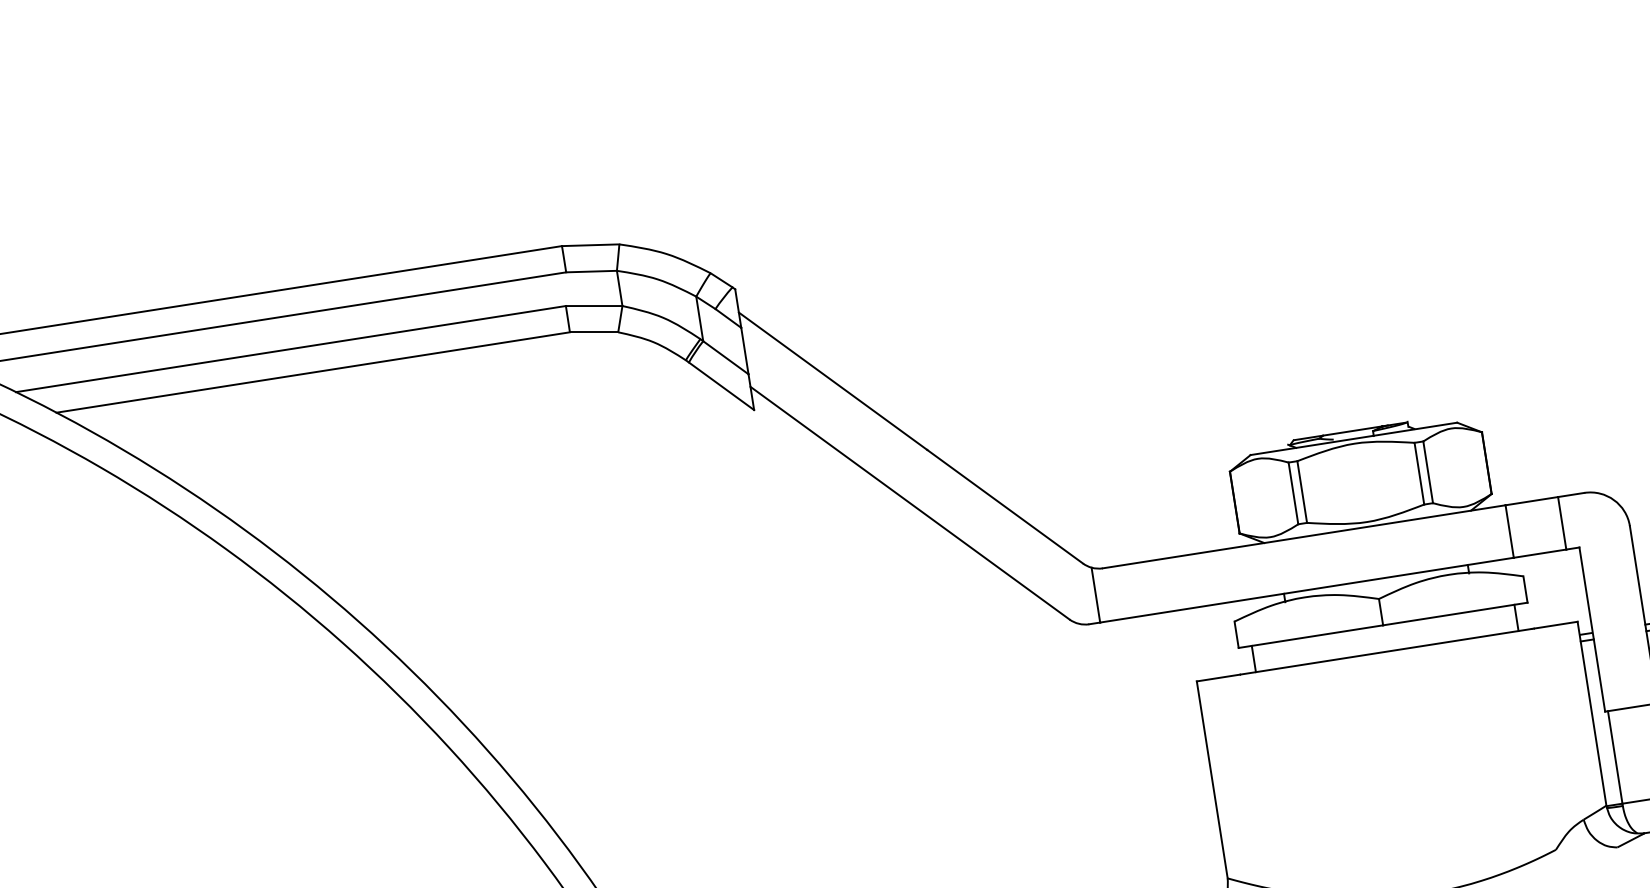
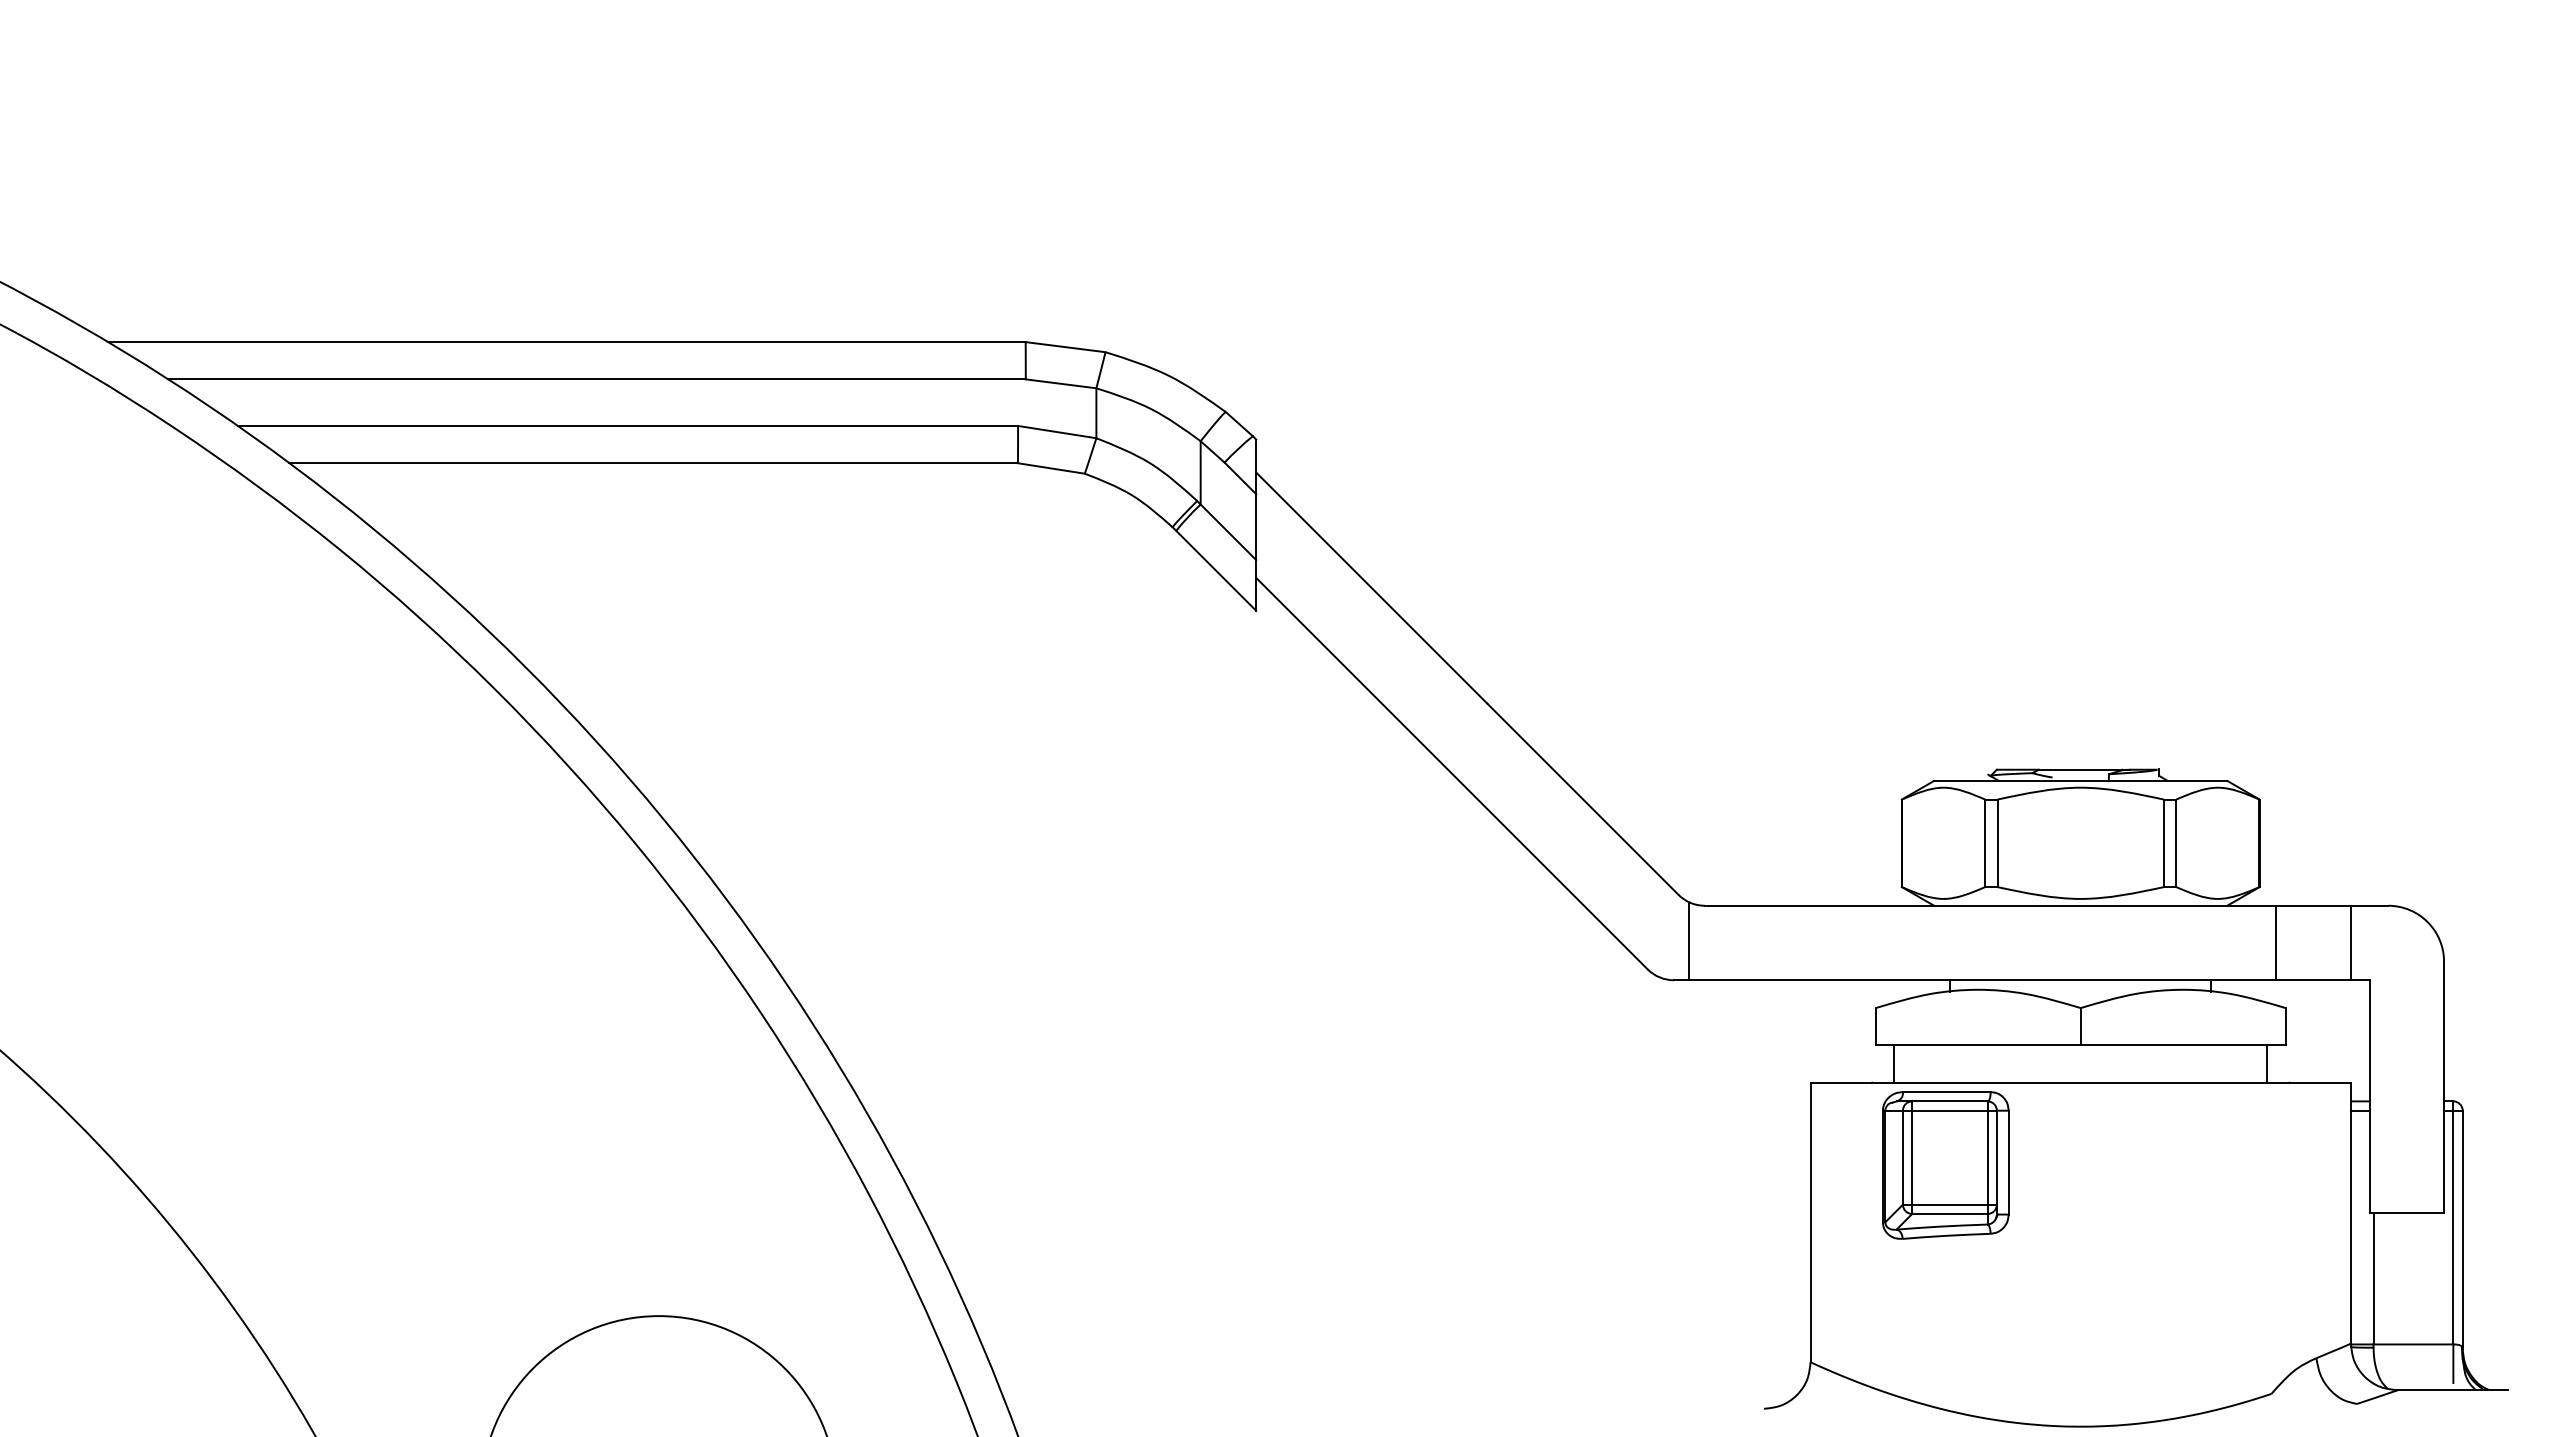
part: (1301, 724) -> (1945, 1165), added

